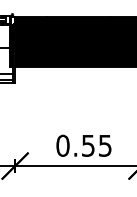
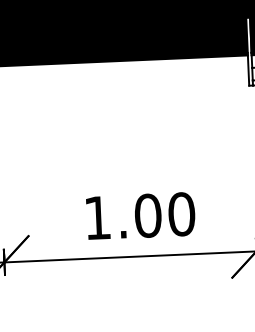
text: (83, 145) -> (138, 215), 0.55 -> 1.00

